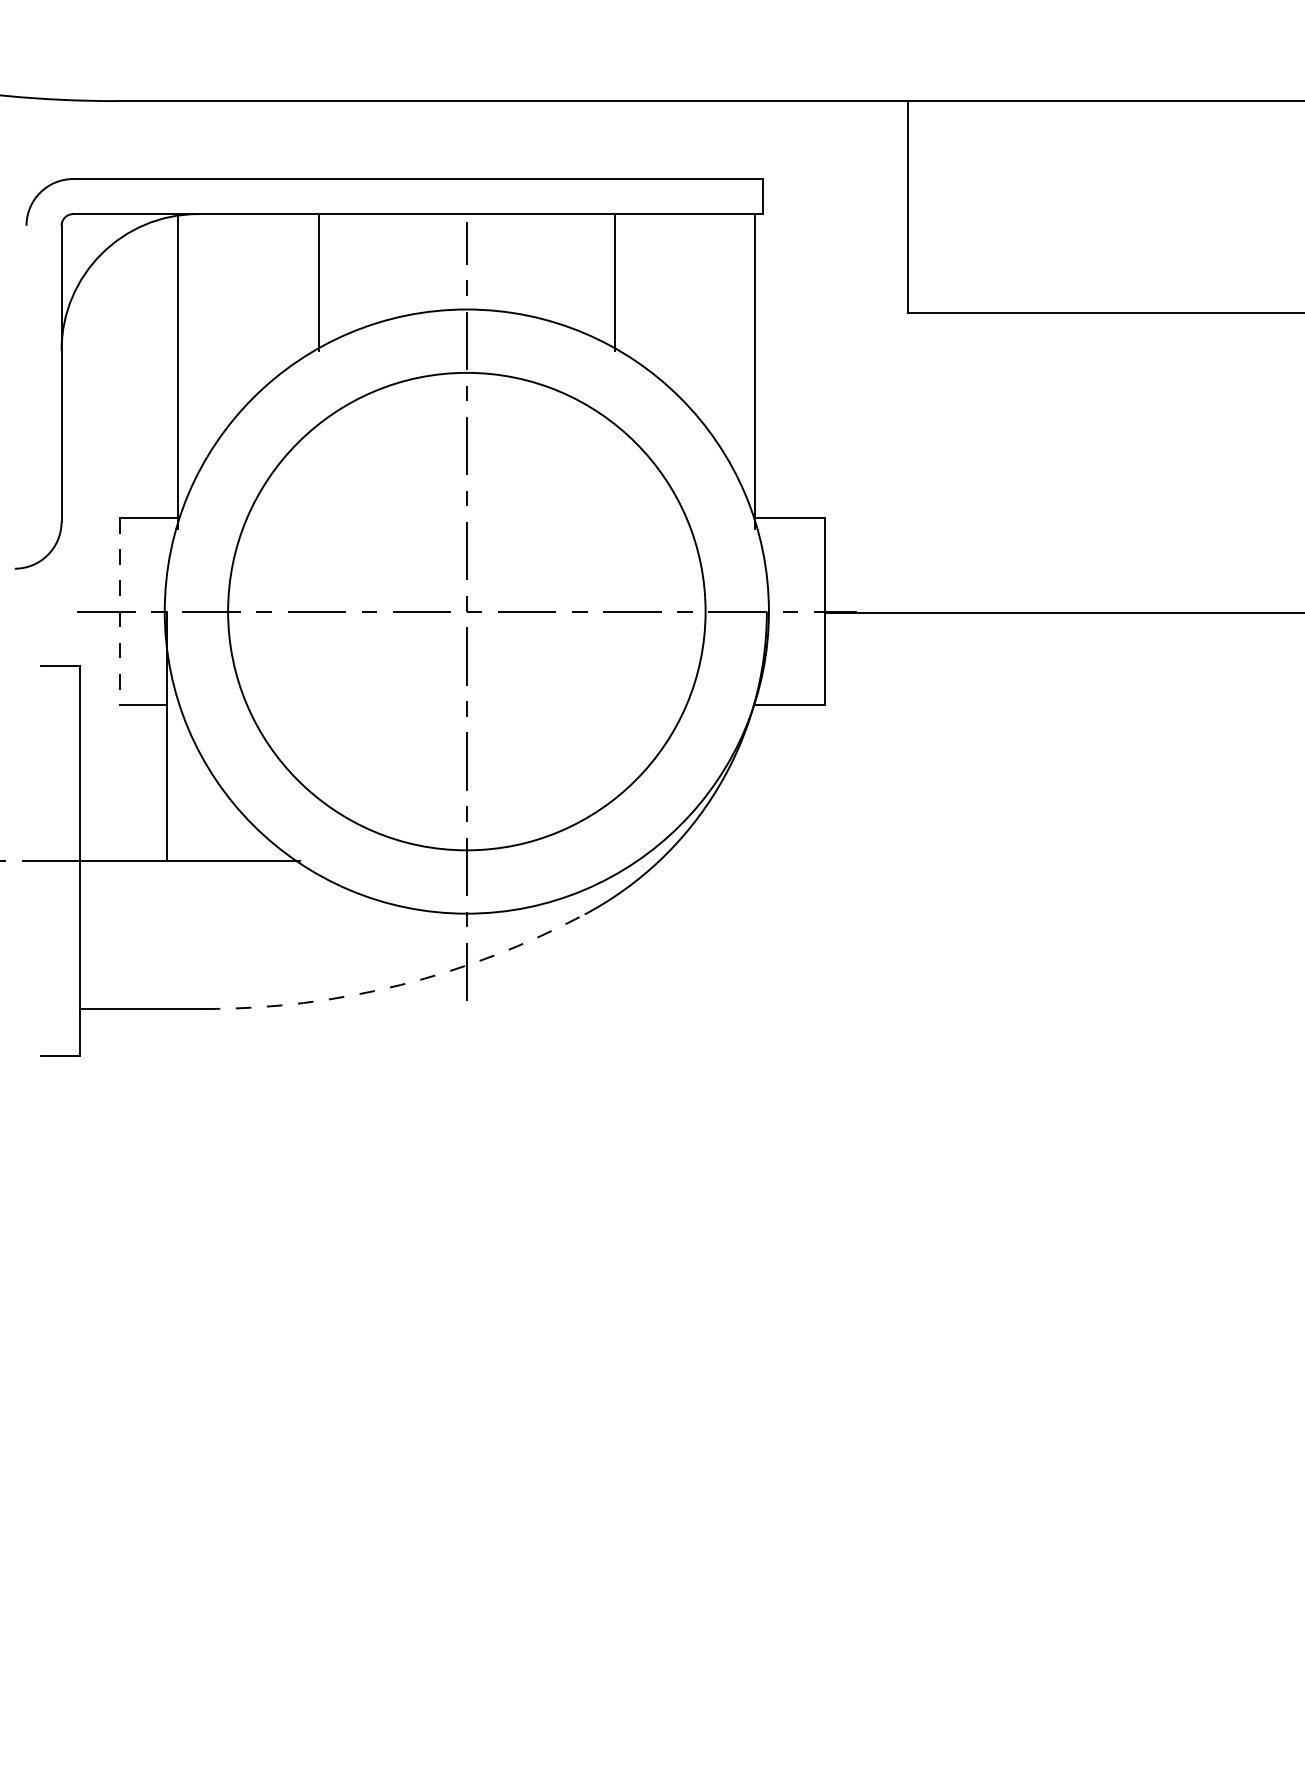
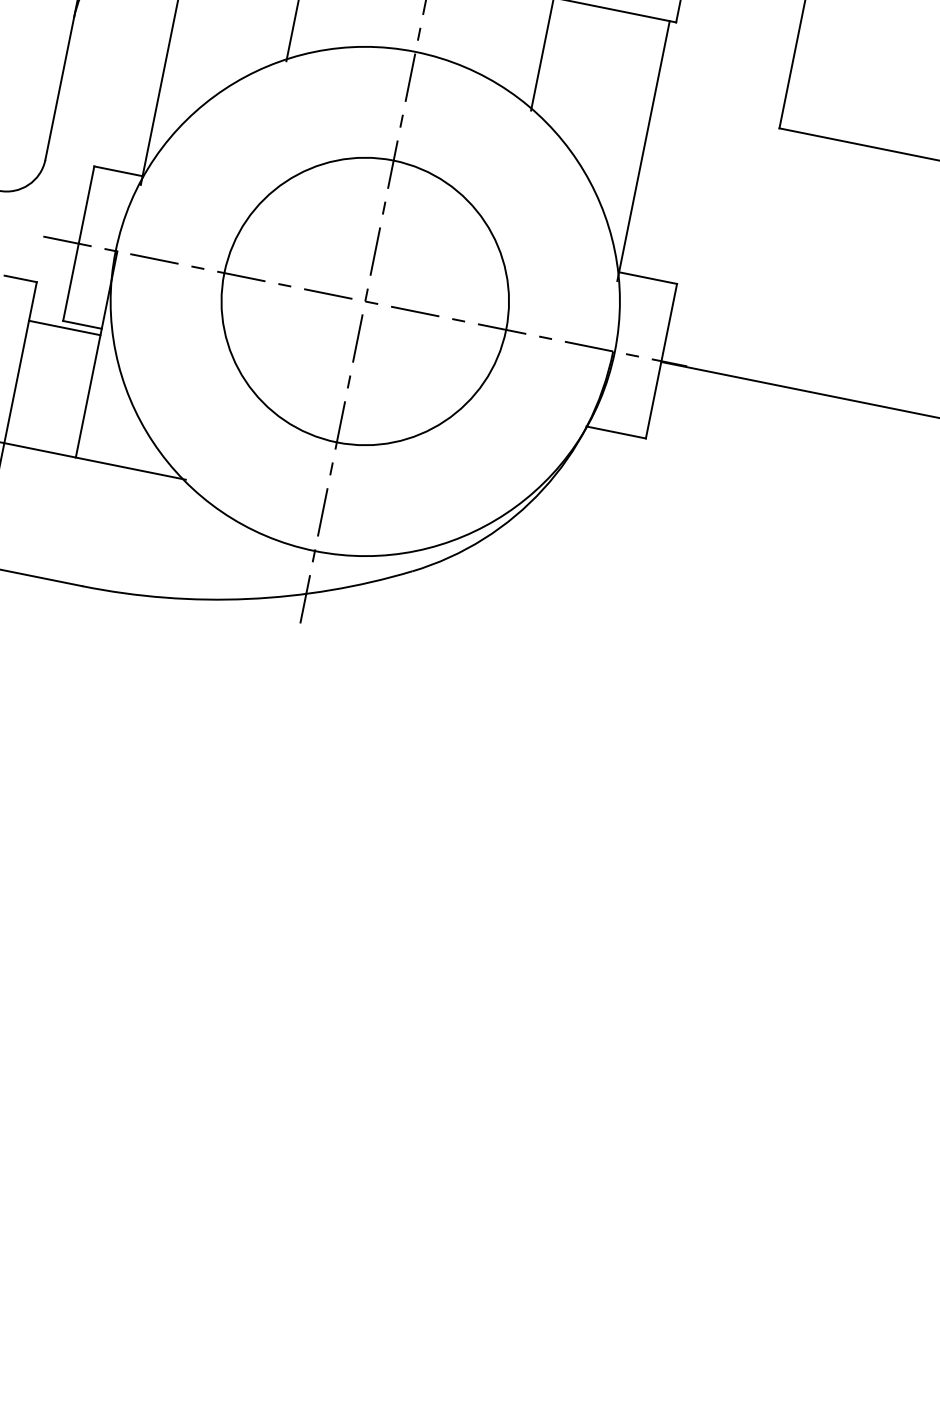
line: (120, 611) -> (79, 243), dashed -> solid
circle: (466, 611) -> (365, 301), size x0.71
line: (123, 712) -> (64, 327), added
arc: (400, 985) -> (248, 599), dashed -> solid

